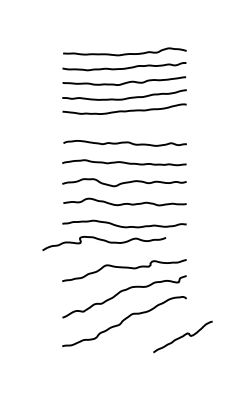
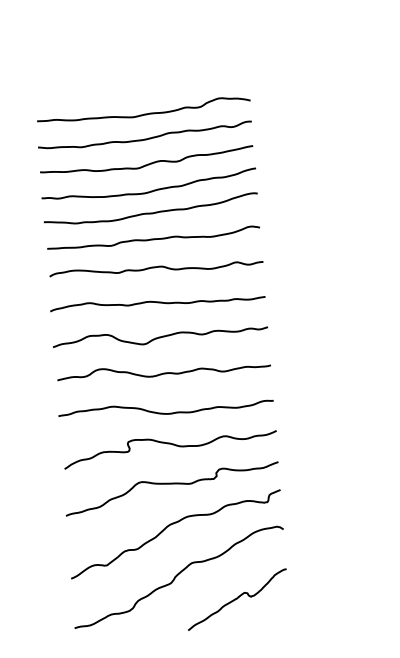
curve: (124, 125) -> (152, 237), added
curve: (104, 241) -> (170, 445), moved
curve: (182, 336) -> (236, 598), moved

